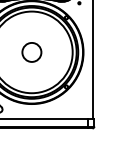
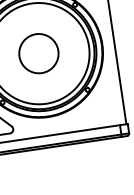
circle: (31, 52) -> (38, 53), size x1.67

